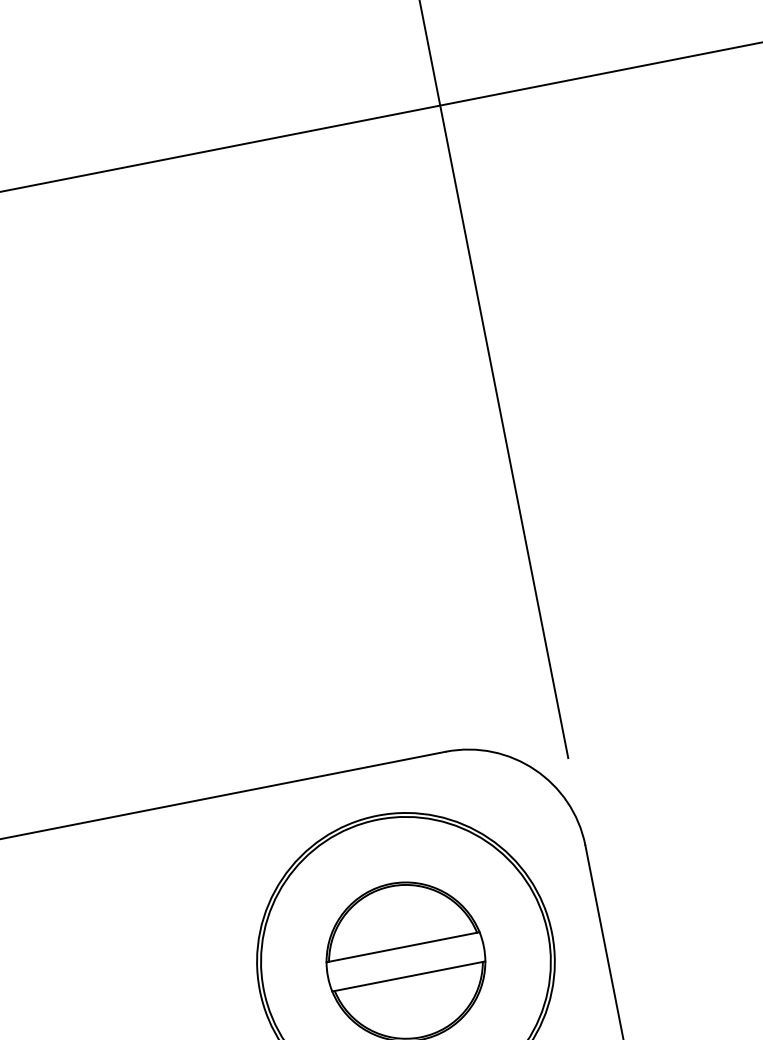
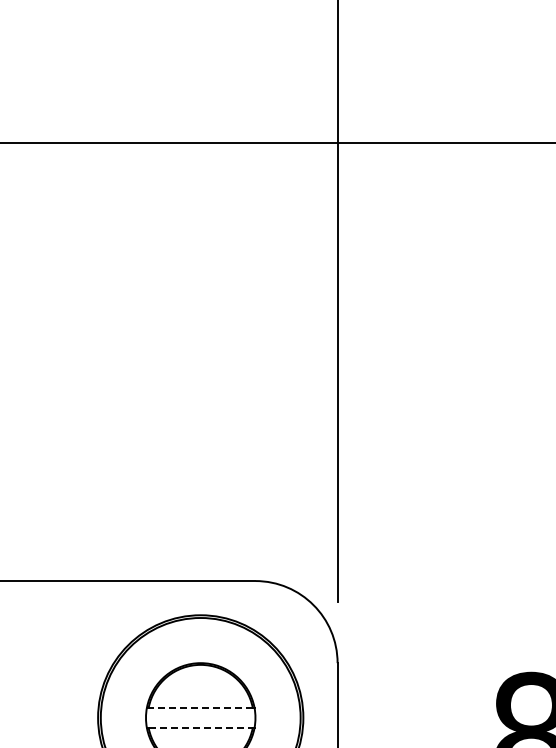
line: (402, 947) -> (200, 707), solid -> dashed
line: (410, 976) -> (201, 728), solid -> dashed

